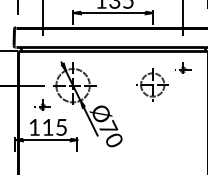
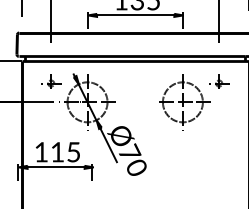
part: (152, 83) -> (182, 99), size x1.43
part: (42, 104) -> (50, 80), moved

